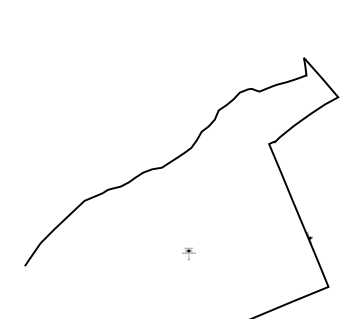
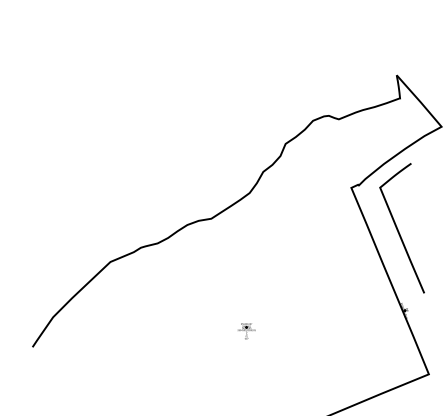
curve: (305, 175) -> (398, 229), added

